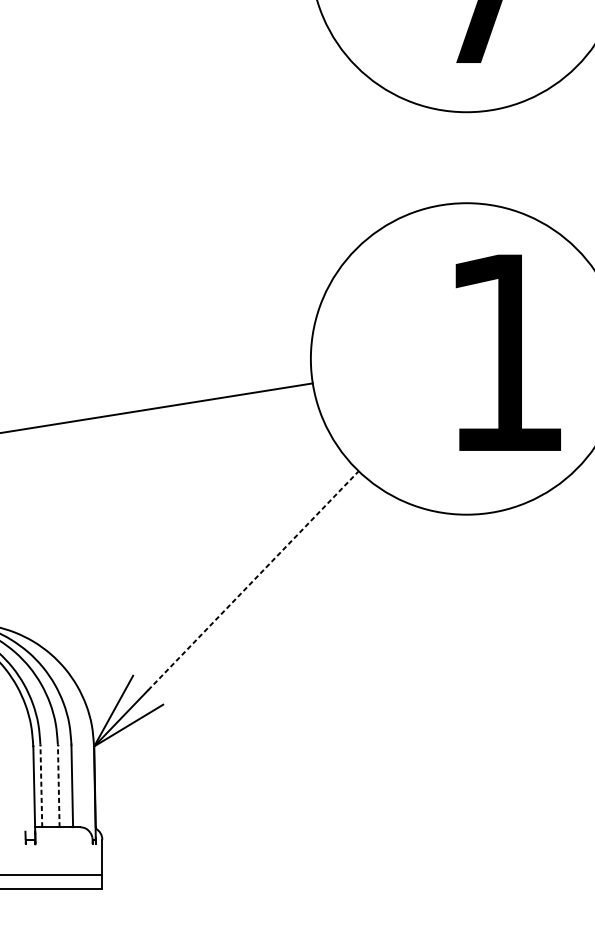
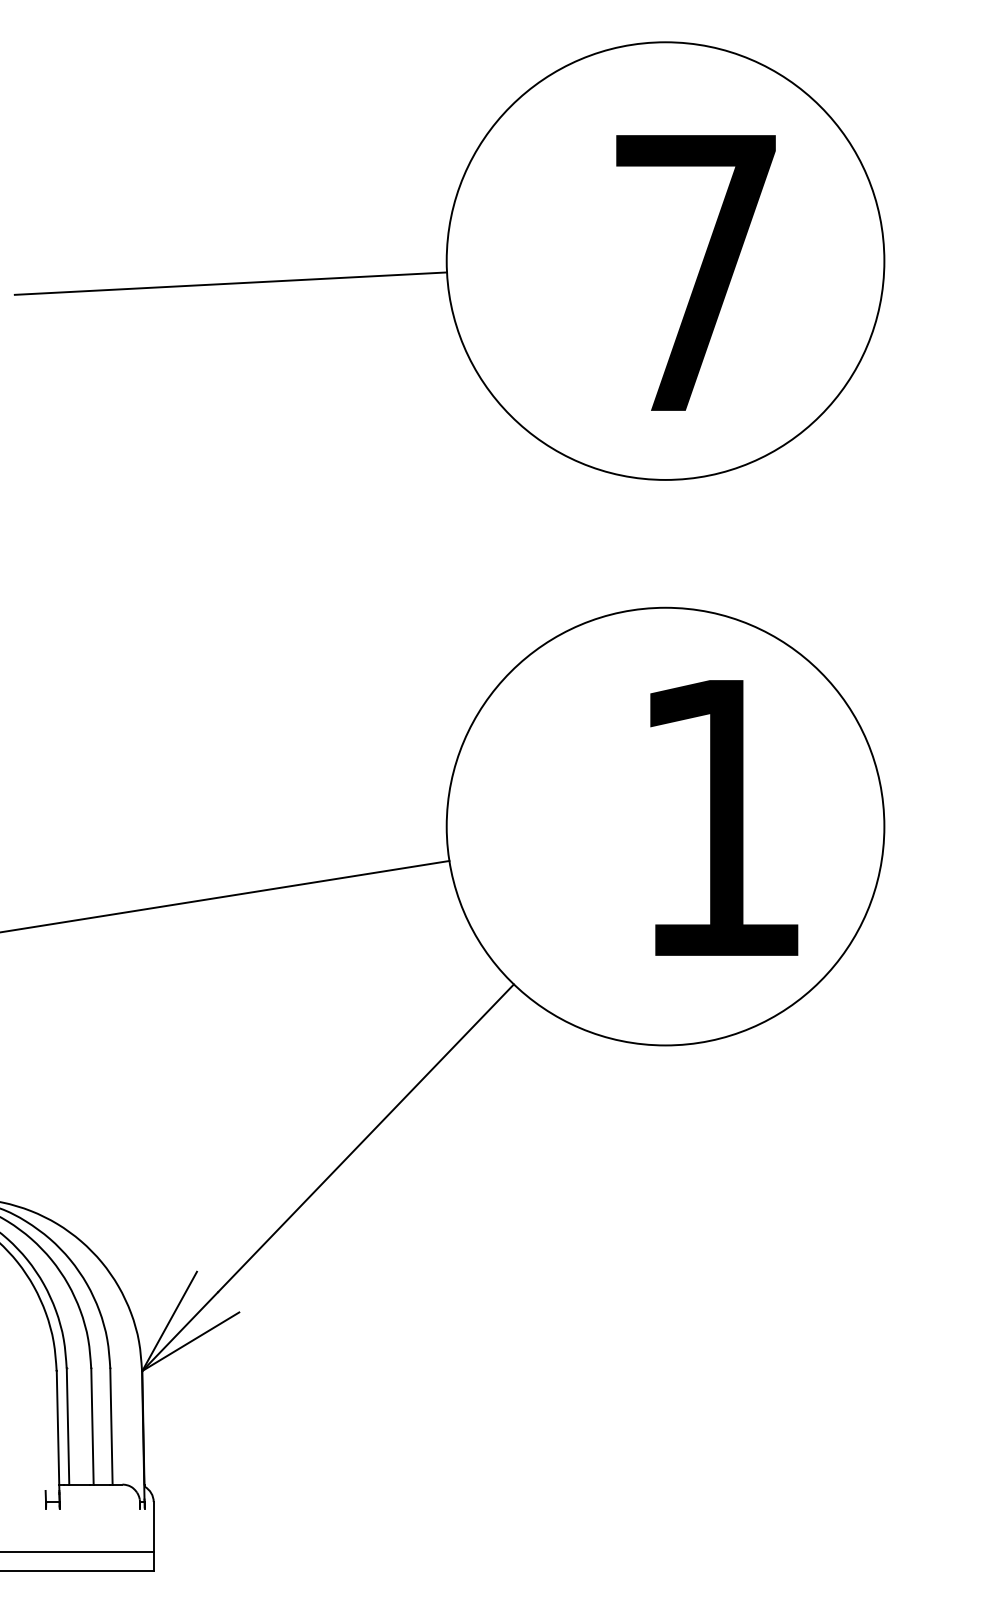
line: (253, 580) -> (366, 1137), dashed -> solid
line: (41, 785) -> (68, 1425), dashed -> solid
line: (58, 785) -> (92, 1425), dashed -> solid

